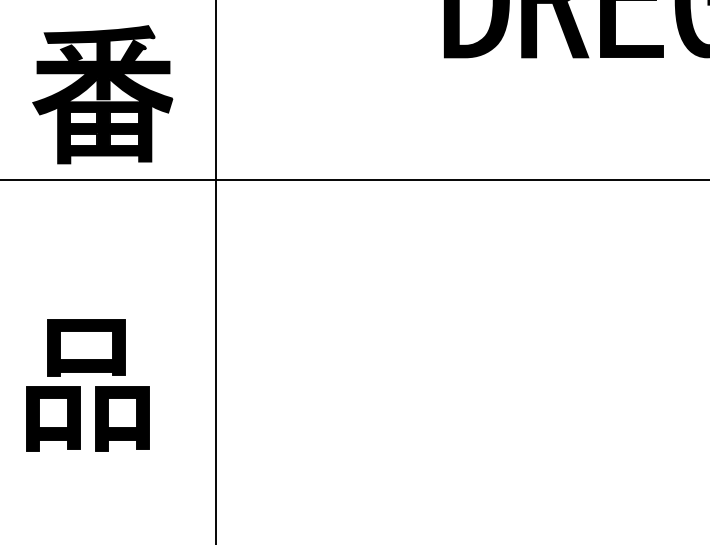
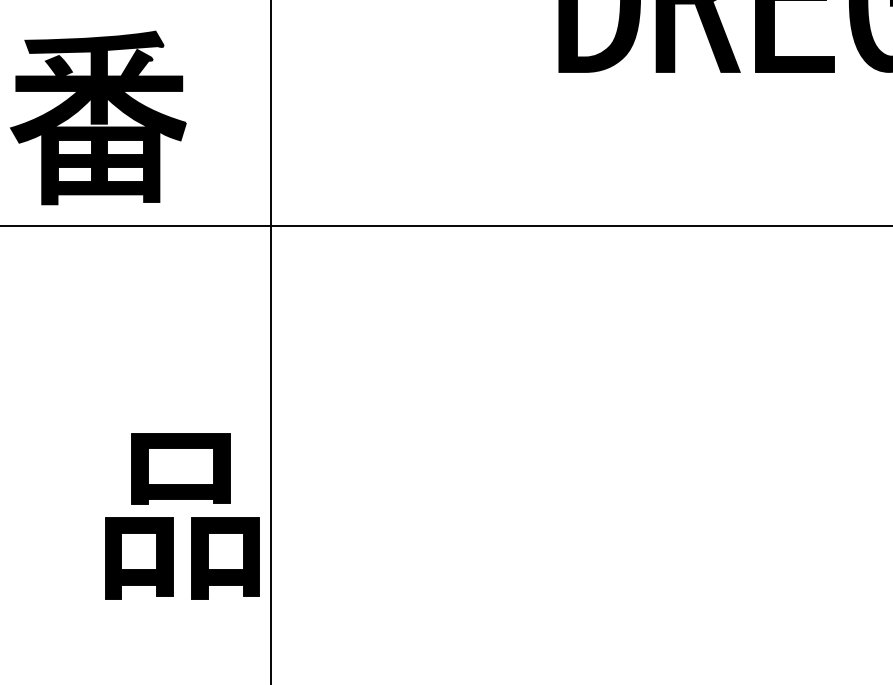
part: (102, 94) -> (98, 117), moved
part: (80, 386) -> (173, 517), moved

